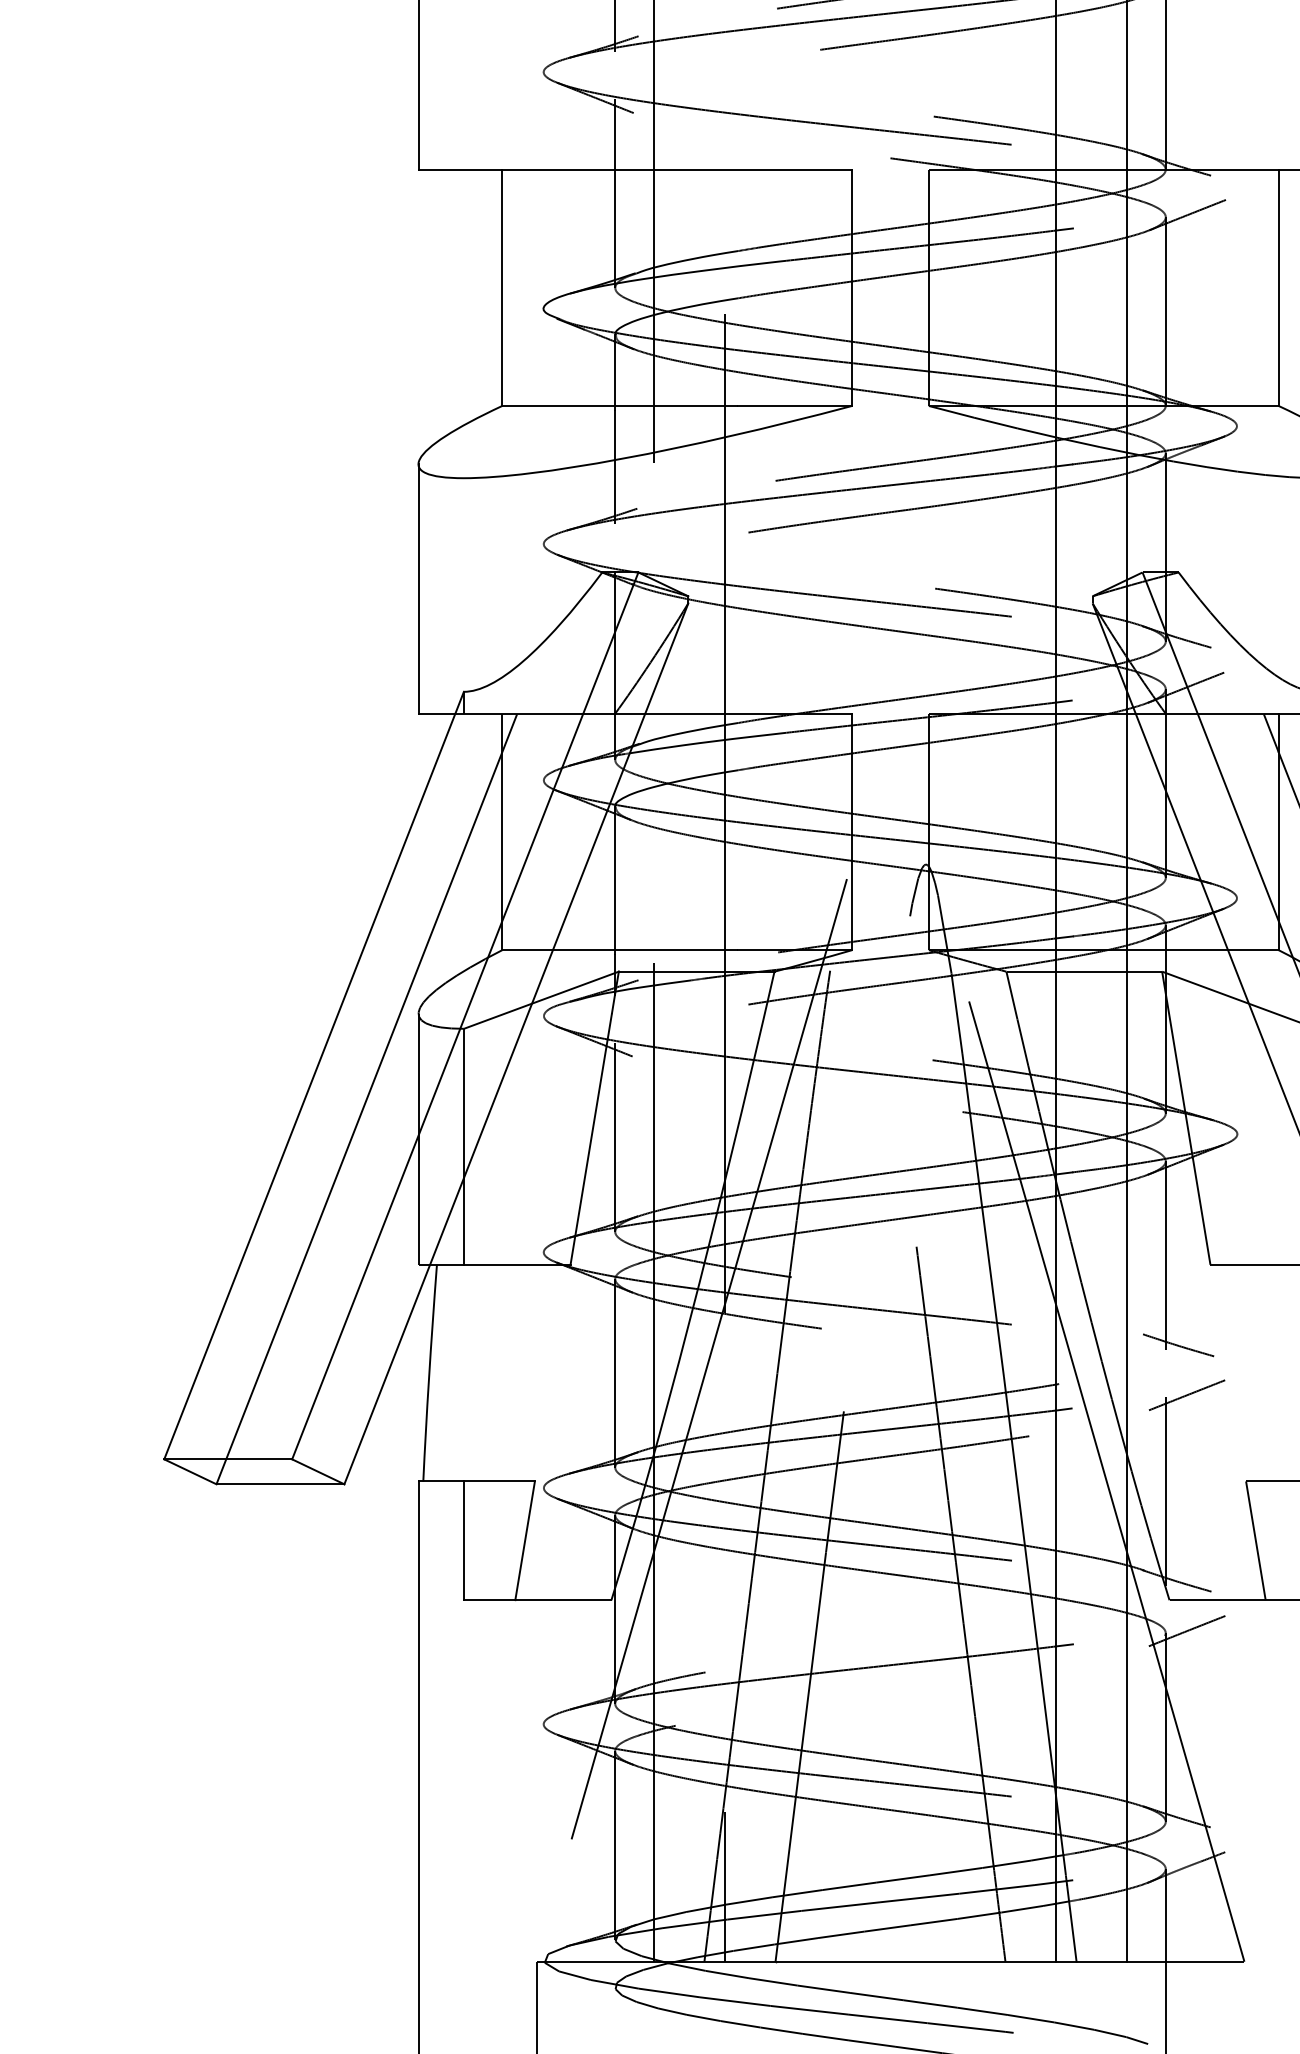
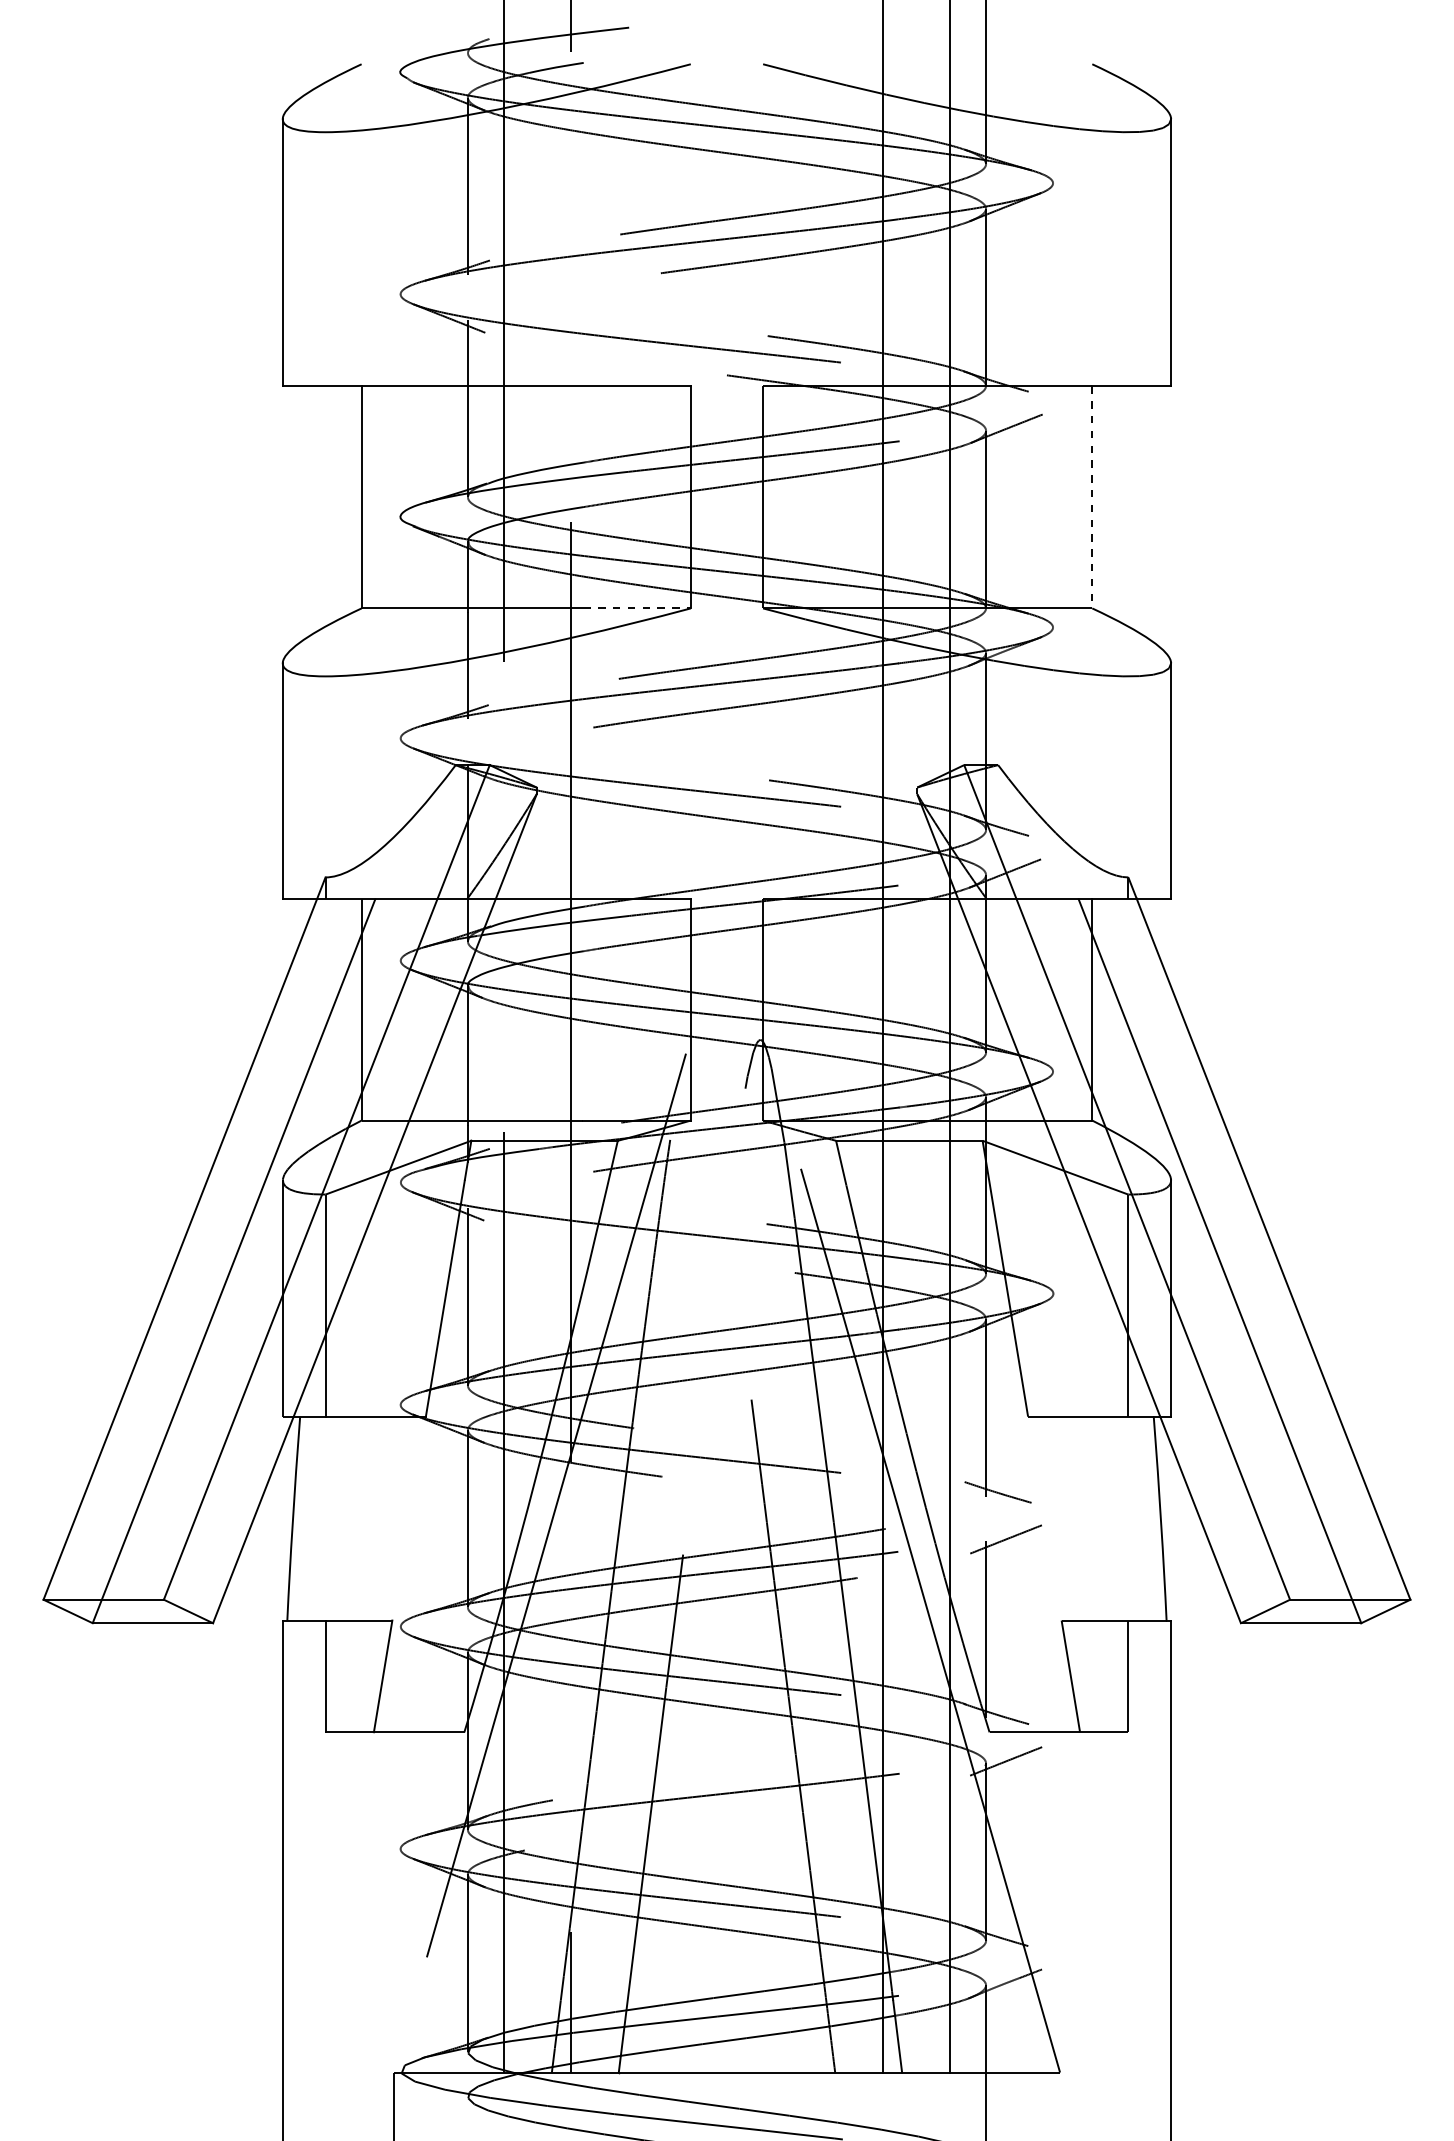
line: (1278, 288) -> (1092, 497), solid -> dashed
line: (795, 406) -> (637, 608), solid -> dashed

